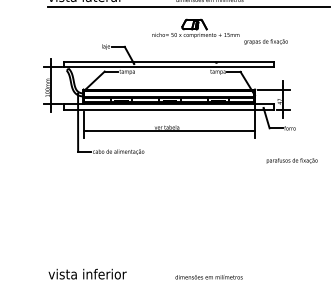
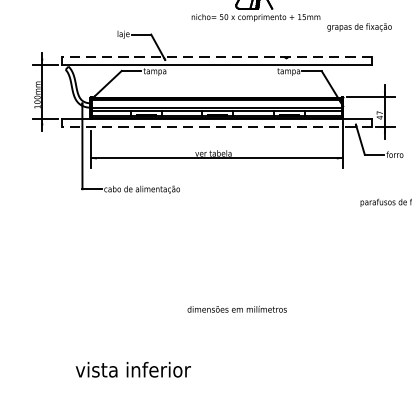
line: (168, 61) -> (215, 56), solid -> dashed
line: (168, 109) -> (215, 126), solid -> dashed
text: (87, 273) -> (133, 368), moved
text: (208, 277) -> (236, 309), moved

